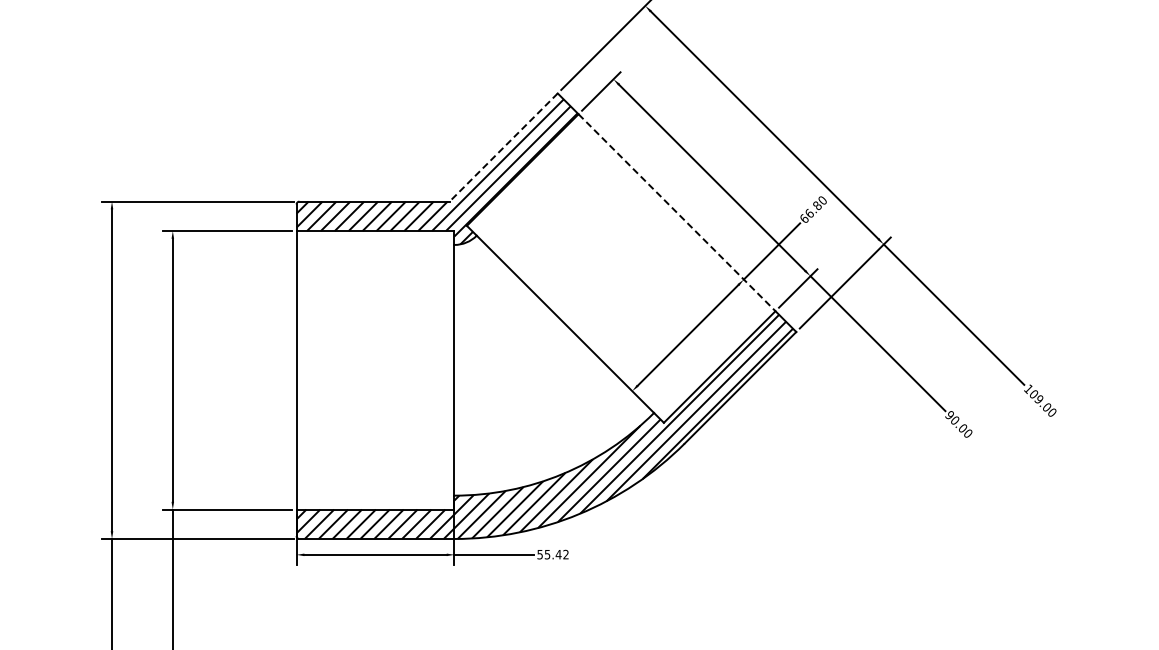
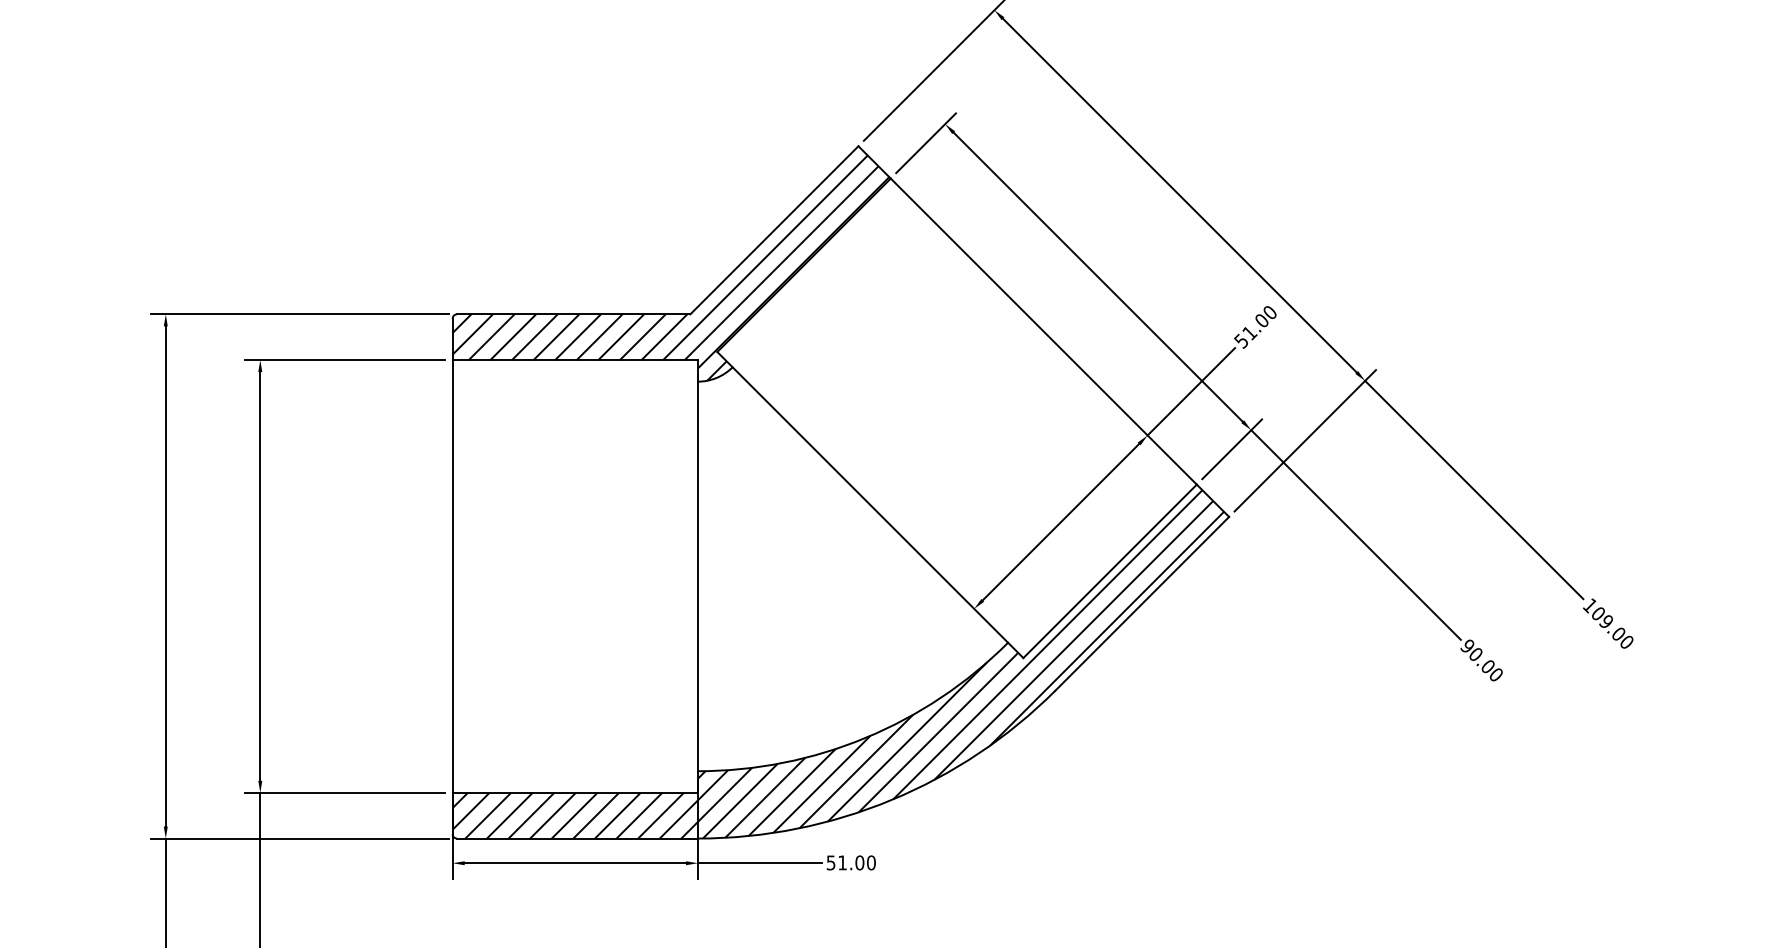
line: (503, 147) -> (774, 230), dashed -> solid
text: (810, 212) -> (1251, 331), 66.80 -> 51.00
line: (677, 213) -> (1044, 332), dashed -> solid
text: (556, 554) -> (856, 862), 55.42 -> 51.00

